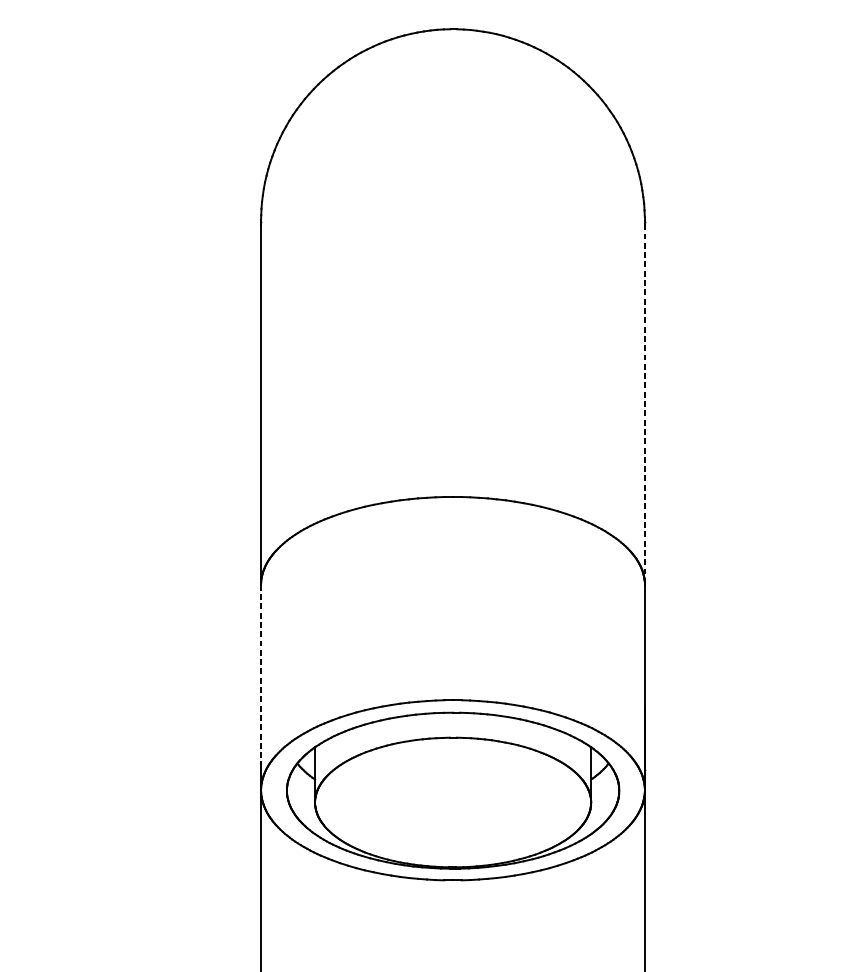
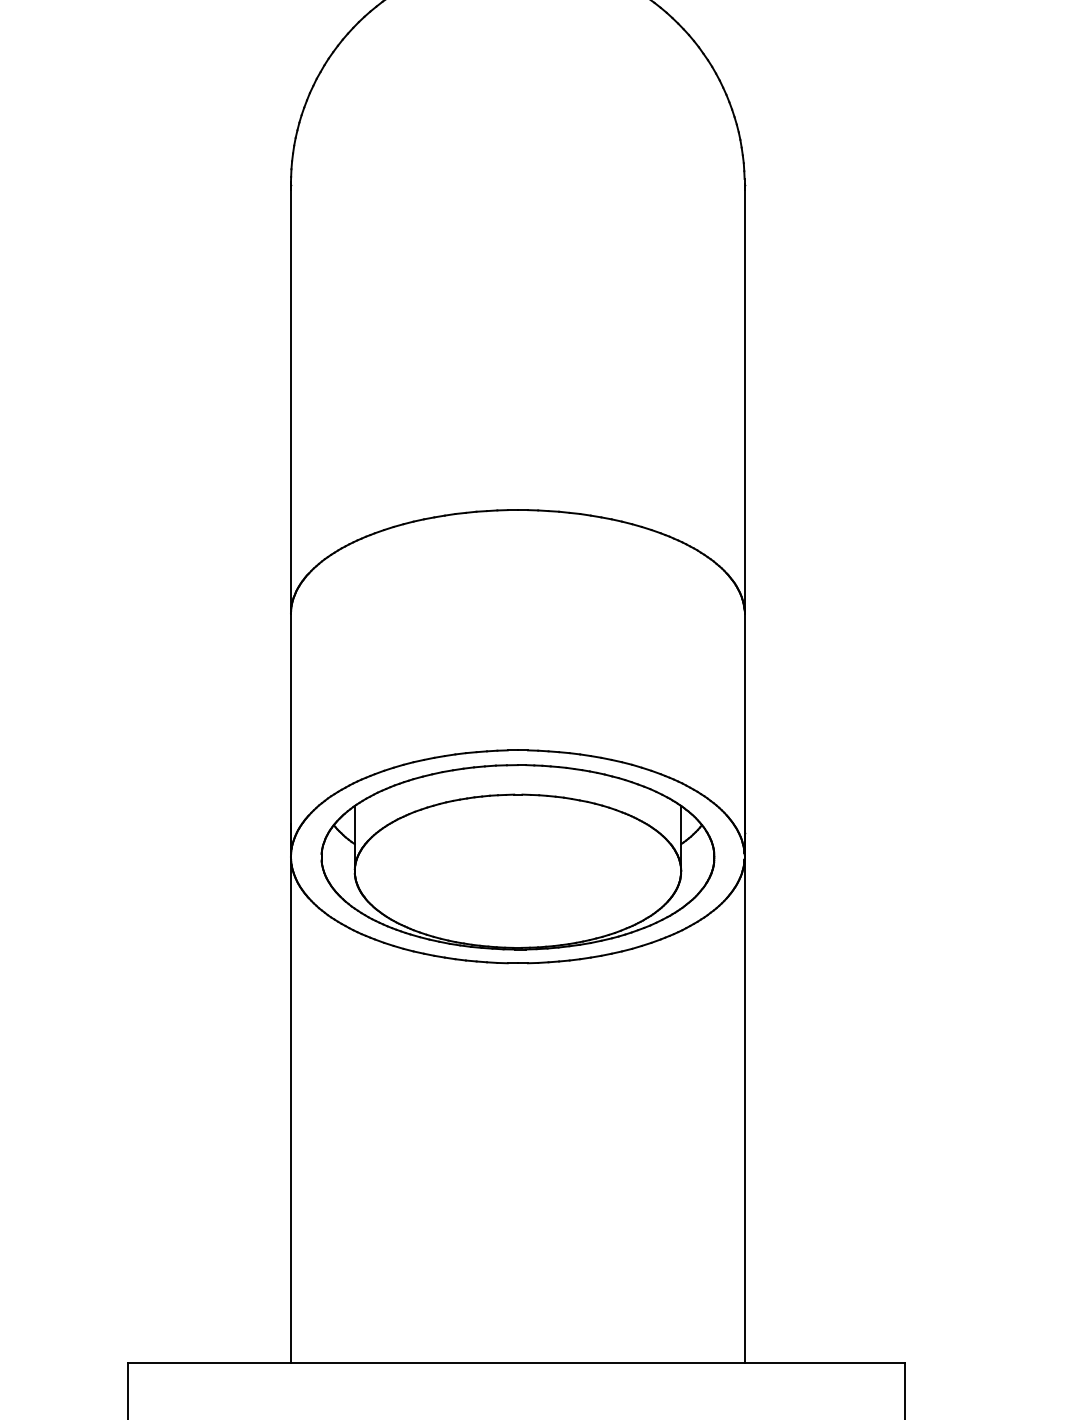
line: (644, 402) -> (744, 398), dashed -> solid
line: (260, 686) -> (290, 734), dashed -> solid

